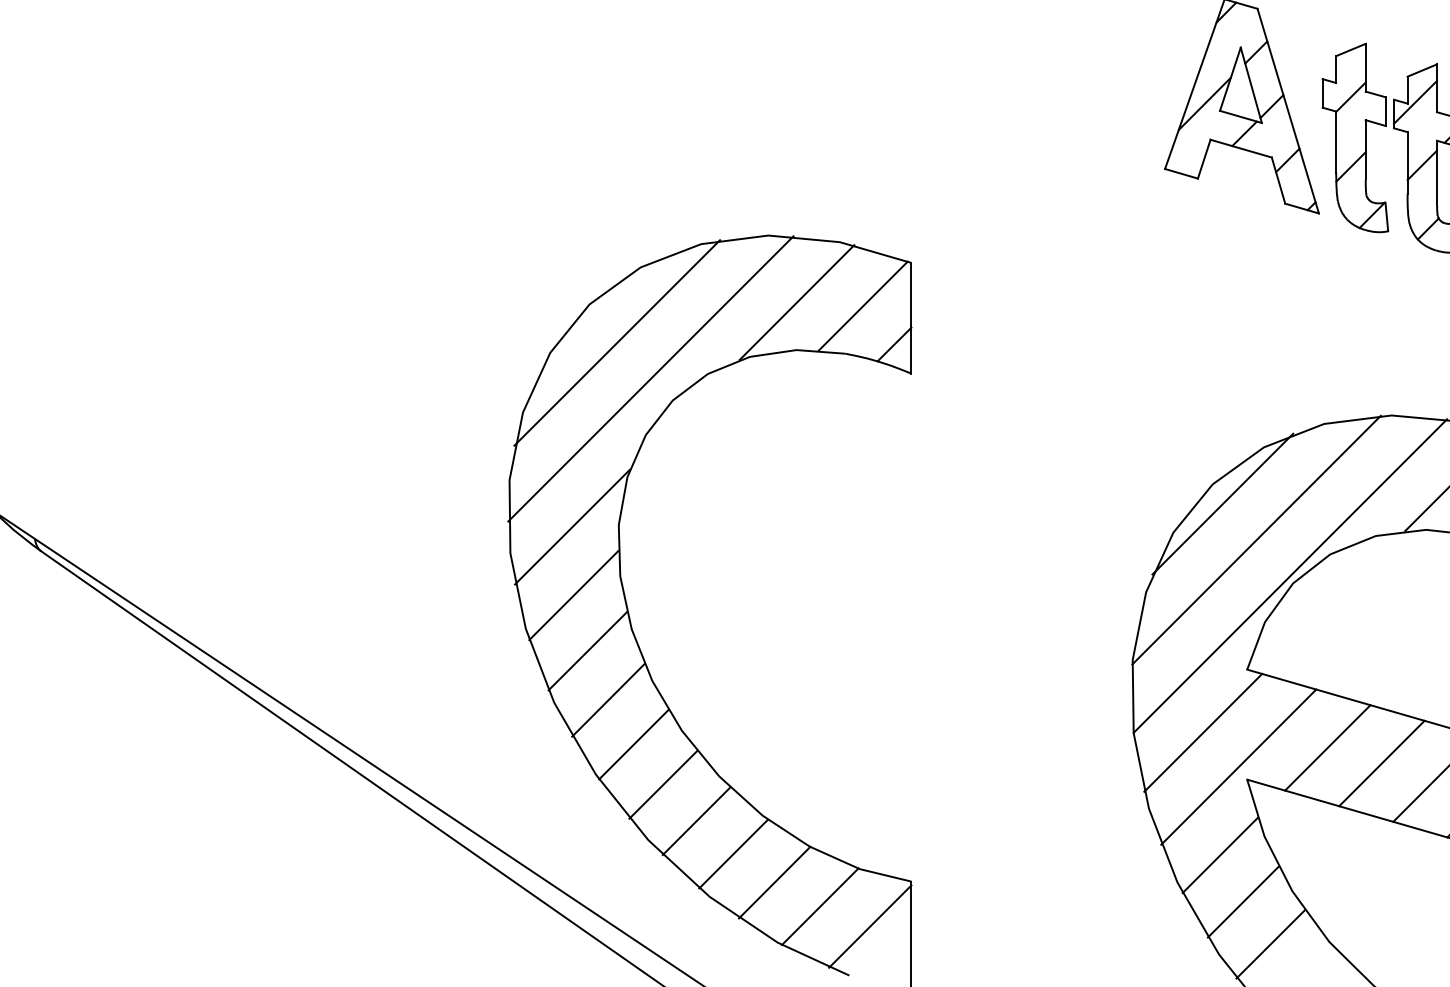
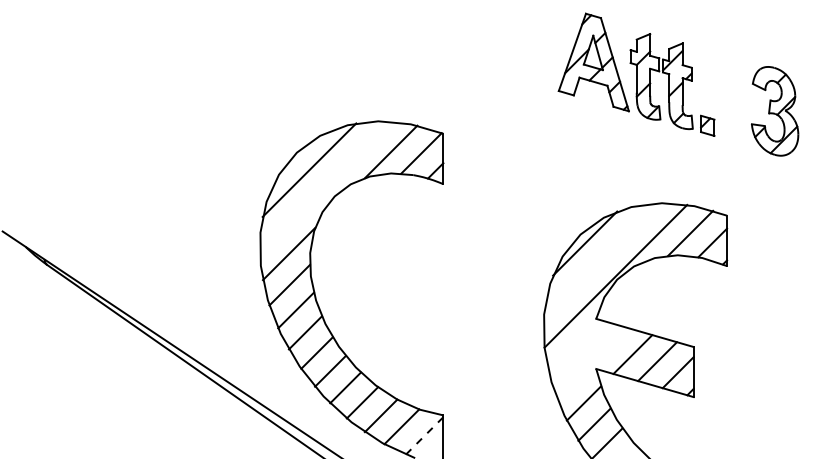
line: (650, 378) -> (324, 186), removed
line: (1256, 539) -> (600, 259), removed
line: (1203, 732) -> (576, 347), removed
line: (1238, 765) -> (592, 362), removed
line: (869, 925) -> (424, 435), solid -> dashed

